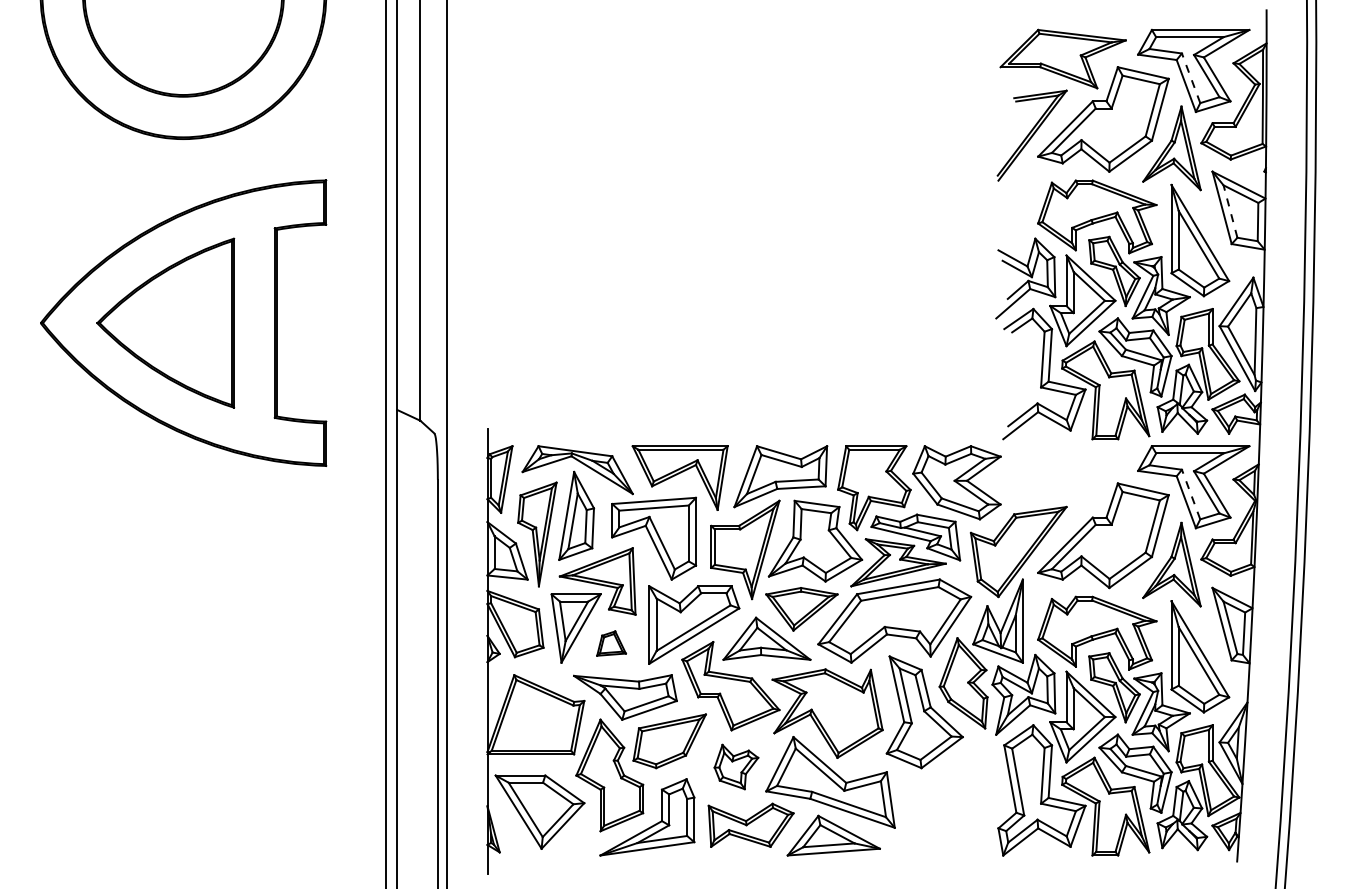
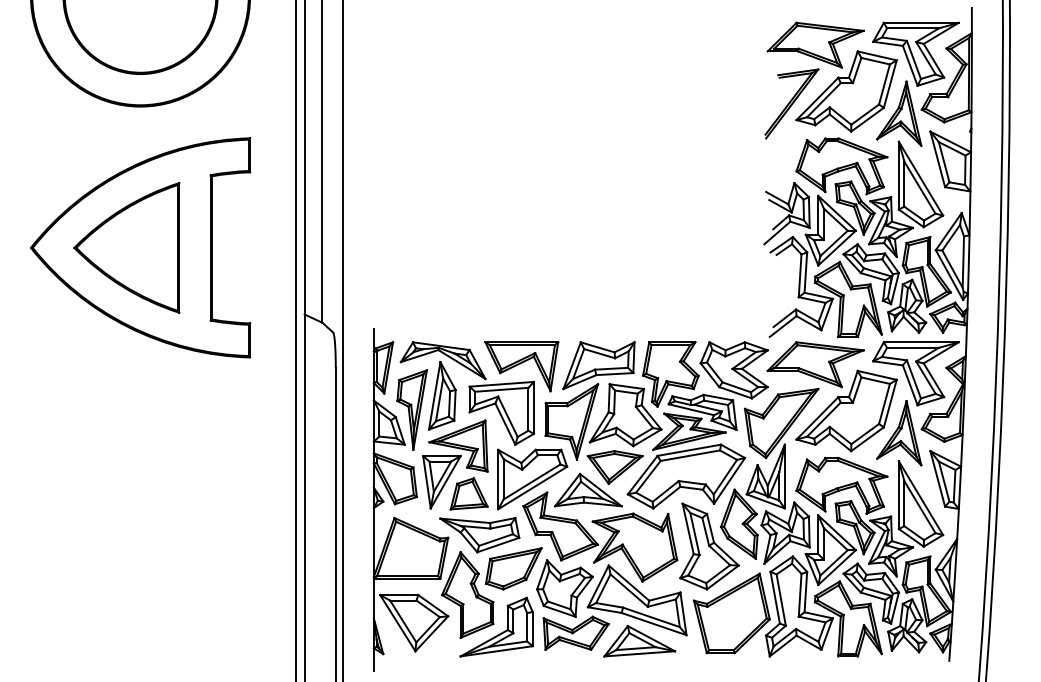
line: (1190, 77) -> (913, 59), dashed -> solid
line: (1230, 211) -> (944, 162), dashed -> solid
part: (1062, 475) -> (815, 364), added
line: (1190, 494) -> (913, 379), dashed -> solid
part: (611, 643) -> (469, 493), size x1.67
part: (736, 766) -> (565, 588), size x1.67
part: (953, 799) -> (731, 613), added

